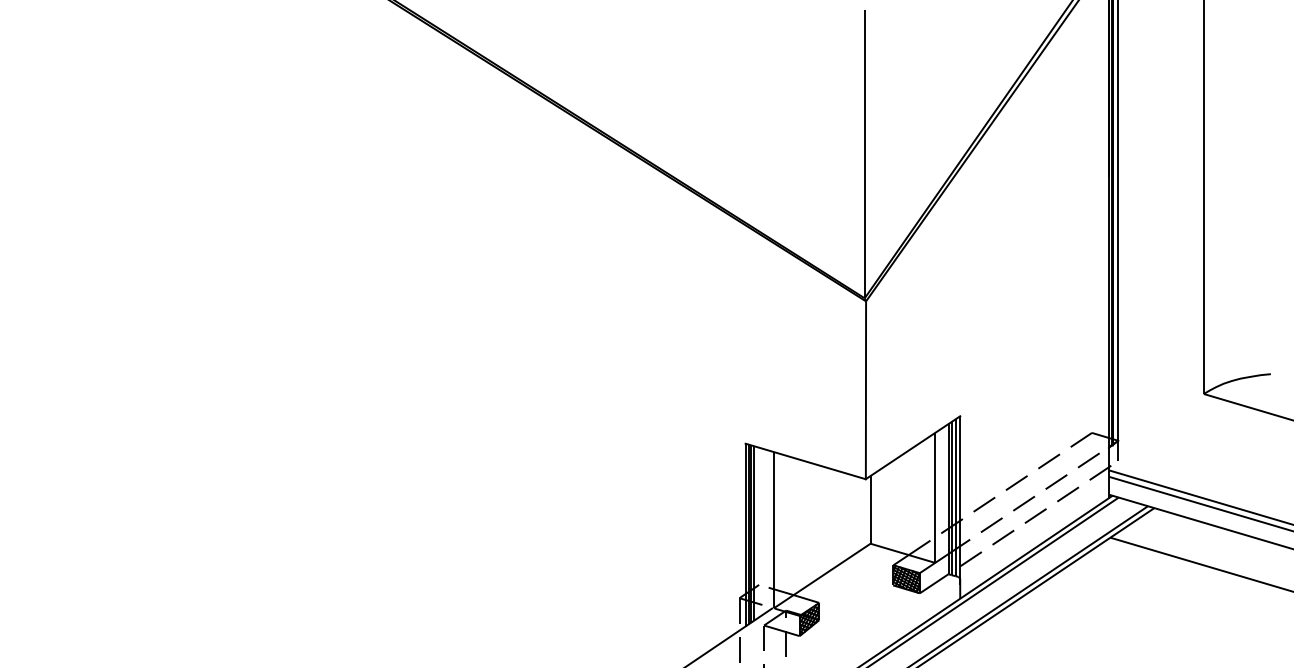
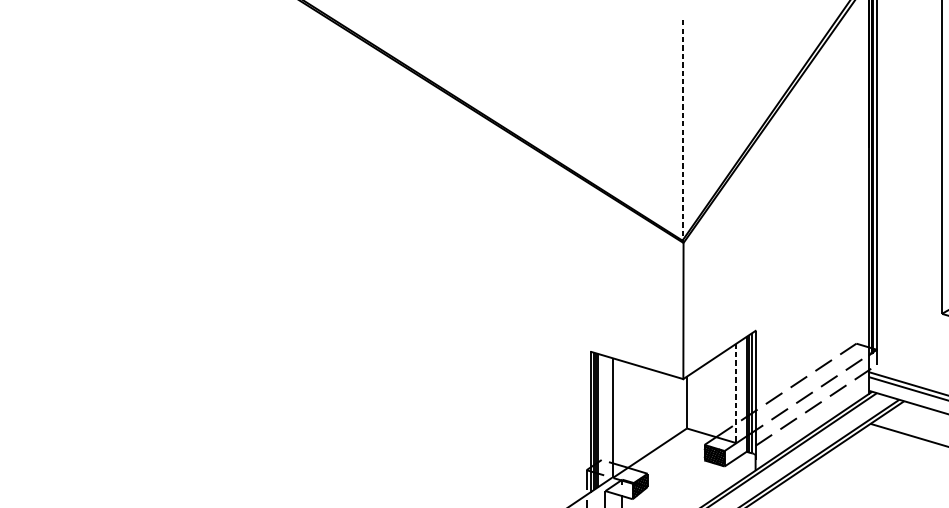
line: (864, 154) -> (682, 130), solid -> dashed
line: (935, 497) -> (736, 393), solid -> dashed

